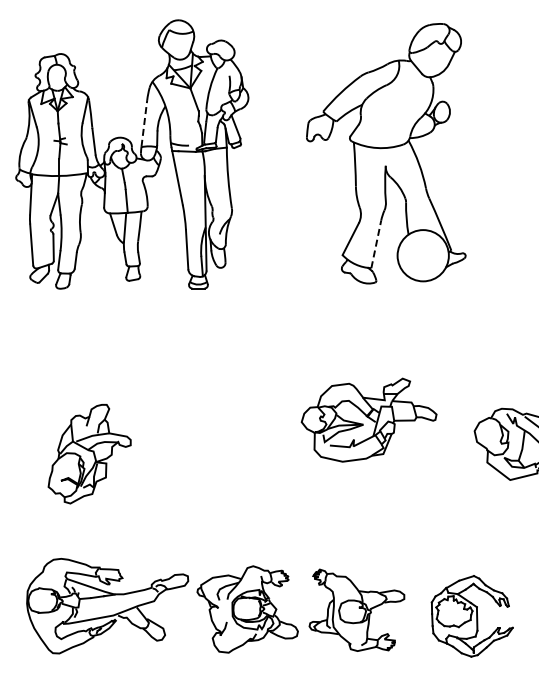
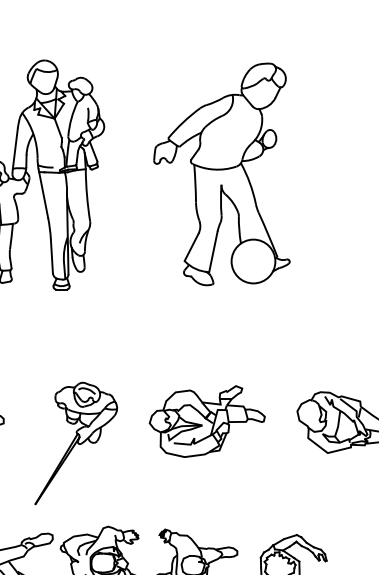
line: (144, 123) -> (15, 148), dashed -> solid
line: (376, 243) -> (213, 251), dashed -> solid
part: (368, 419) -> (206, 421), moved
part: (215, 468) -> (76, 443), added

